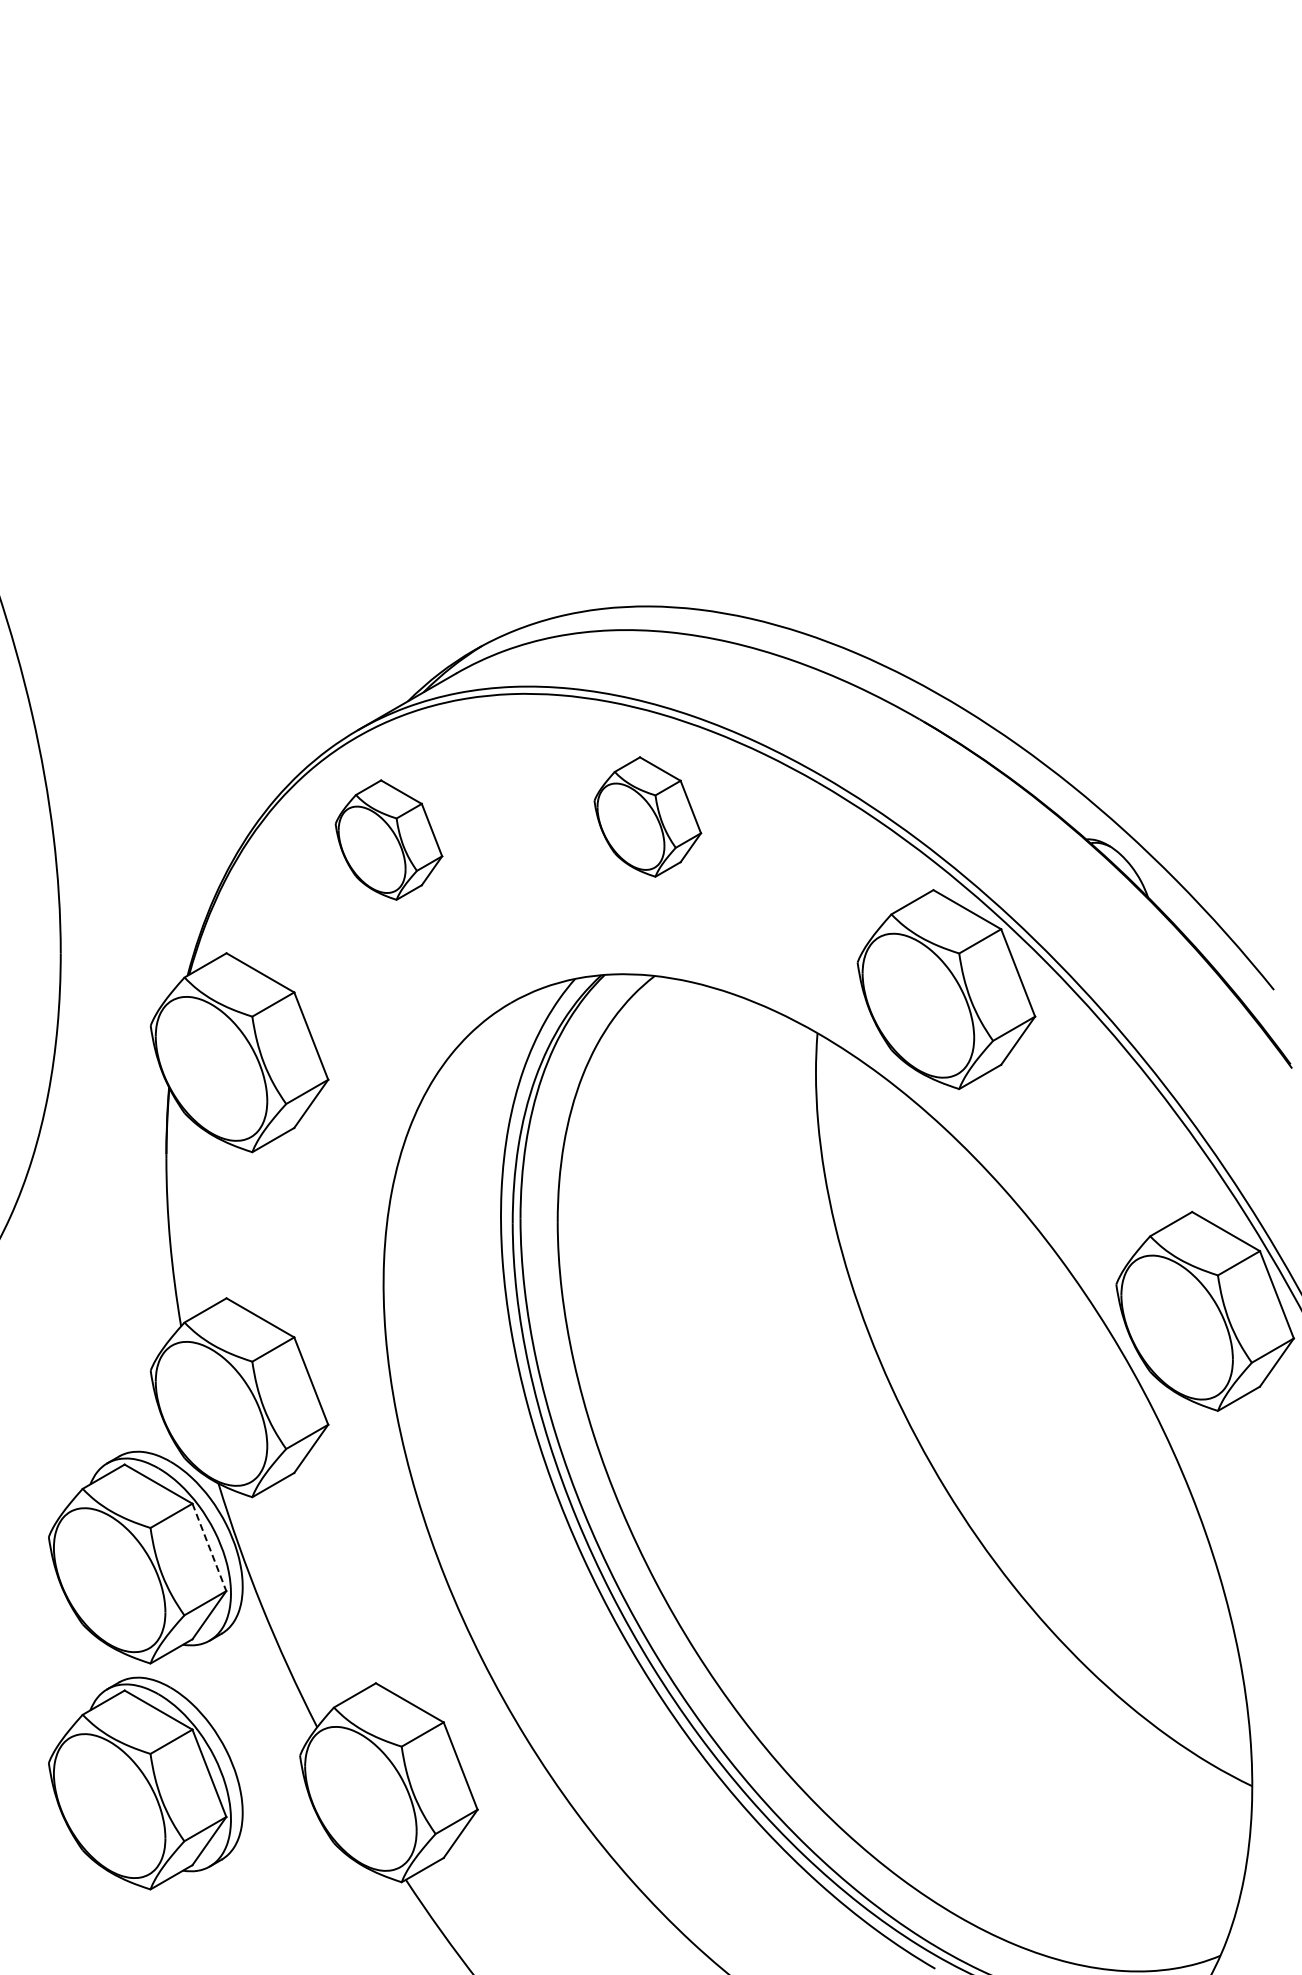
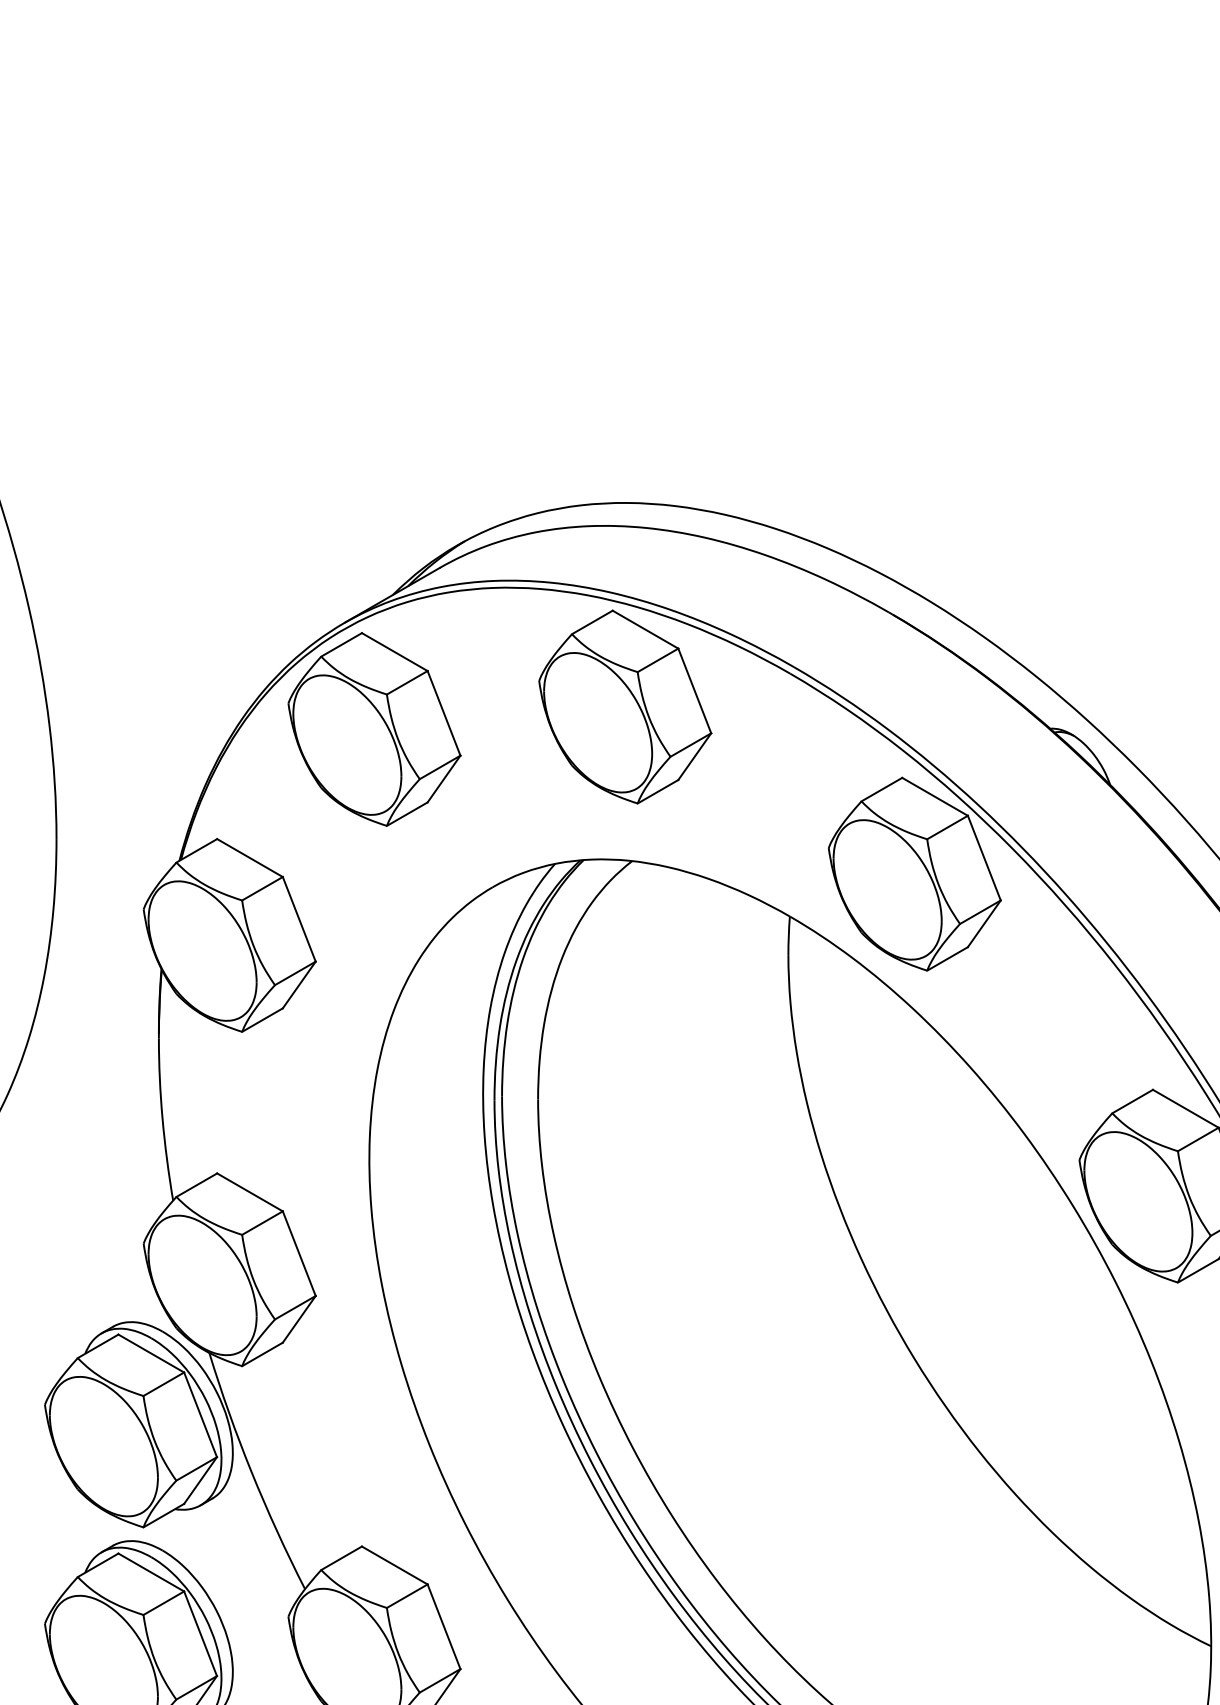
part: (647, 816) -> (625, 706), size x1.67
part: (388, 839) -> (374, 728), size x1.67
line: (209, 1547) -> (200, 1414), dashed -> solid

